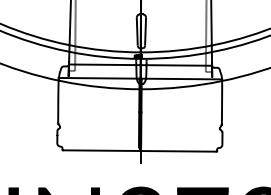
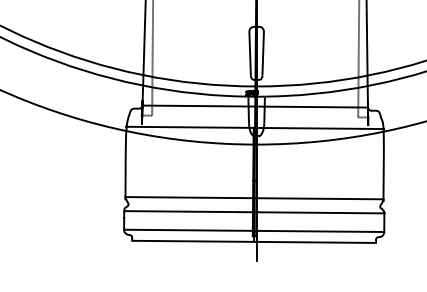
line: (139, 122) -> (253, 196), added
line: (139, 131) -> (253, 211), added
line: (139, 143) -> (253, 230), added

